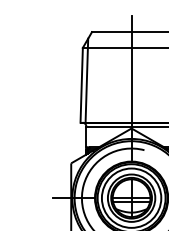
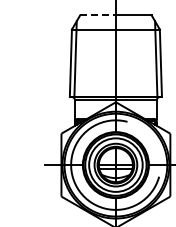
line: (112, 32) -> (98, 15), solid -> dashed

